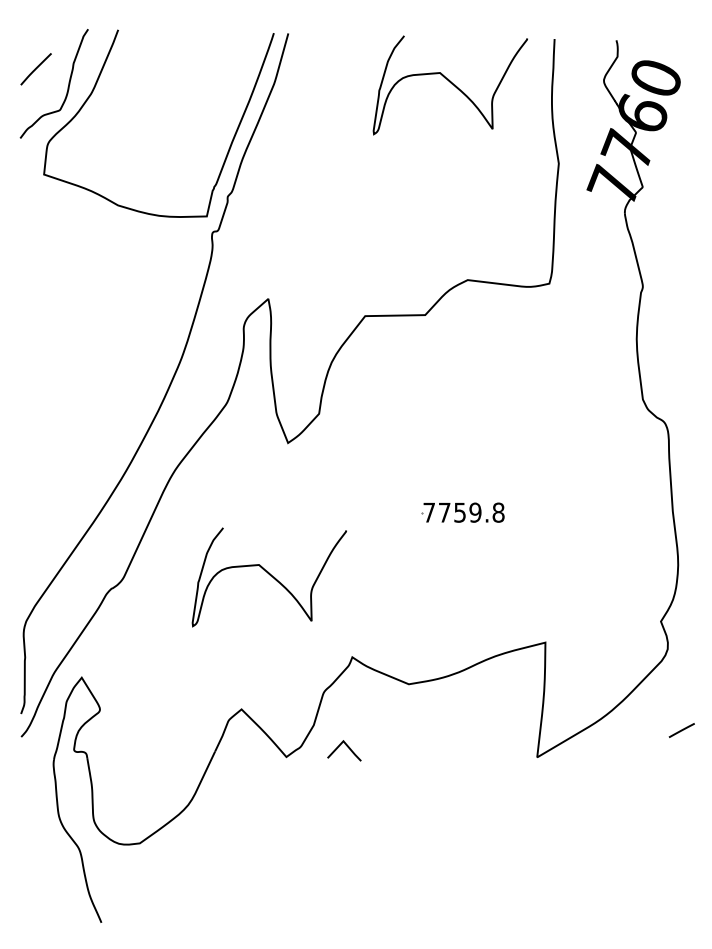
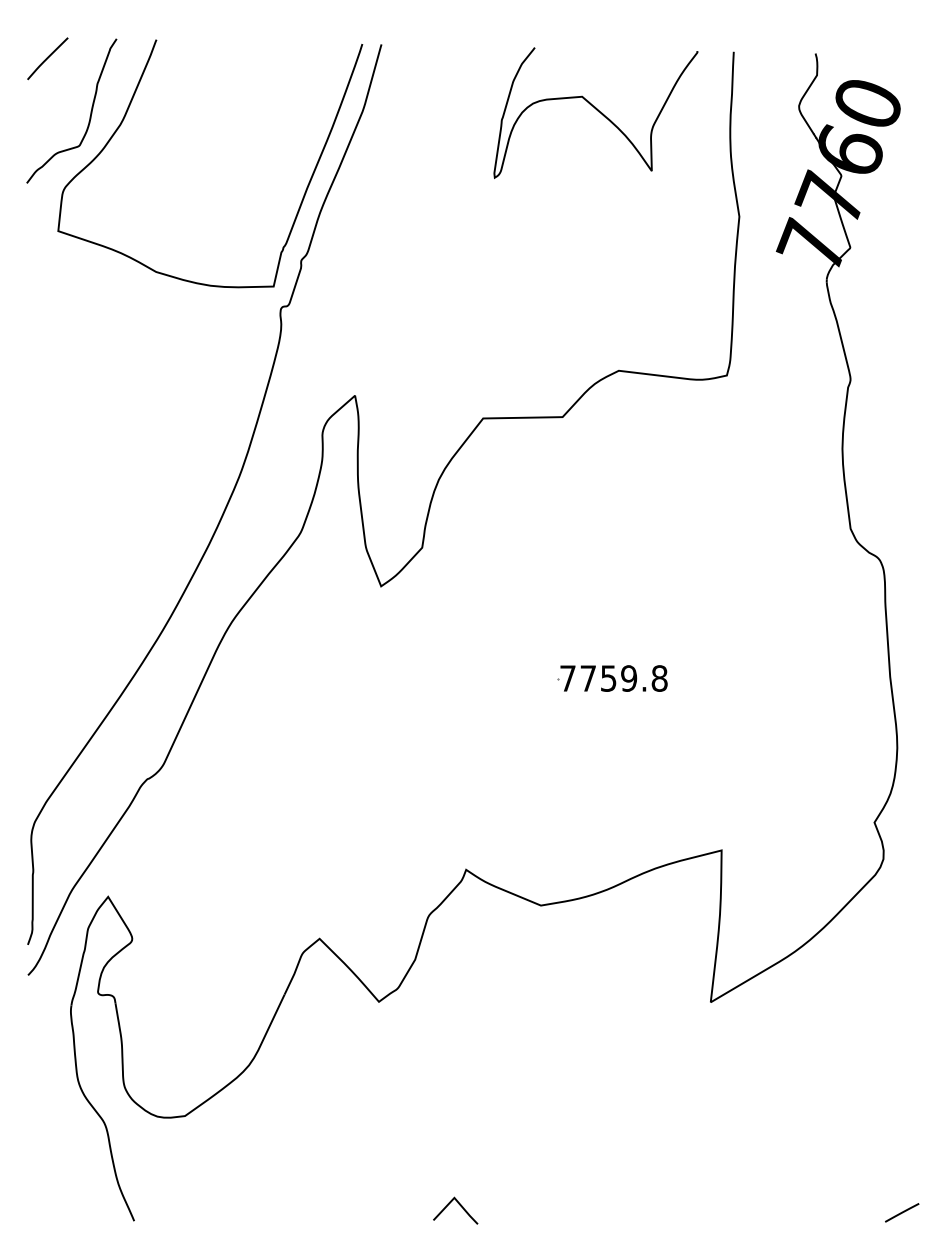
line: (35, 69) -> (46, 59), moved
curve: (269, 575) -> (356, 761), removed
line: (681, 730) -> (901, 1212), moved
line: (347, 747) -> (459, 1206), moved

